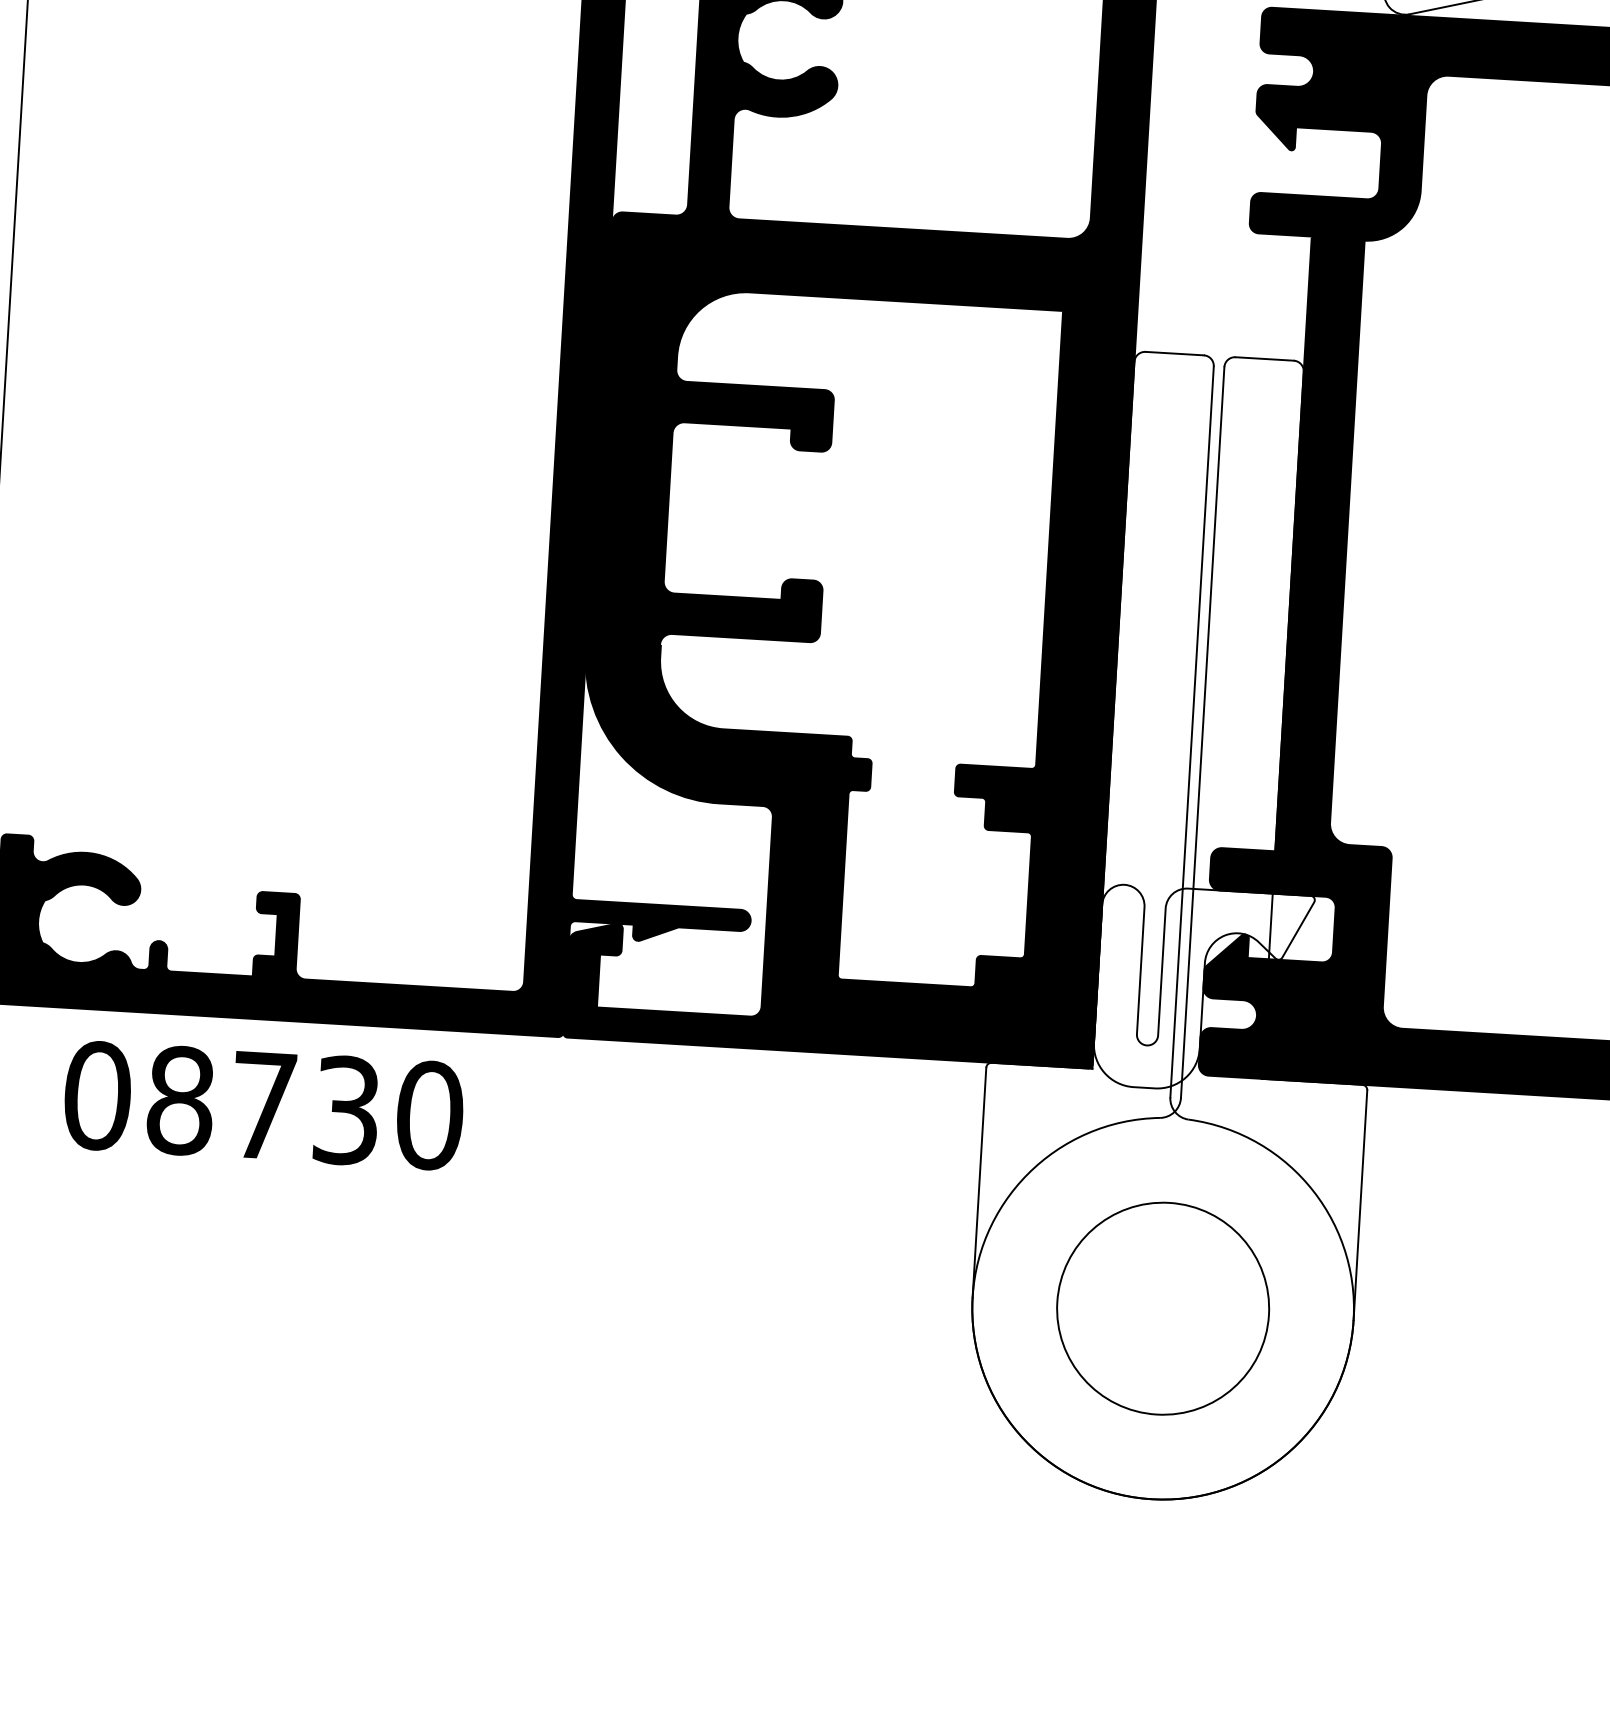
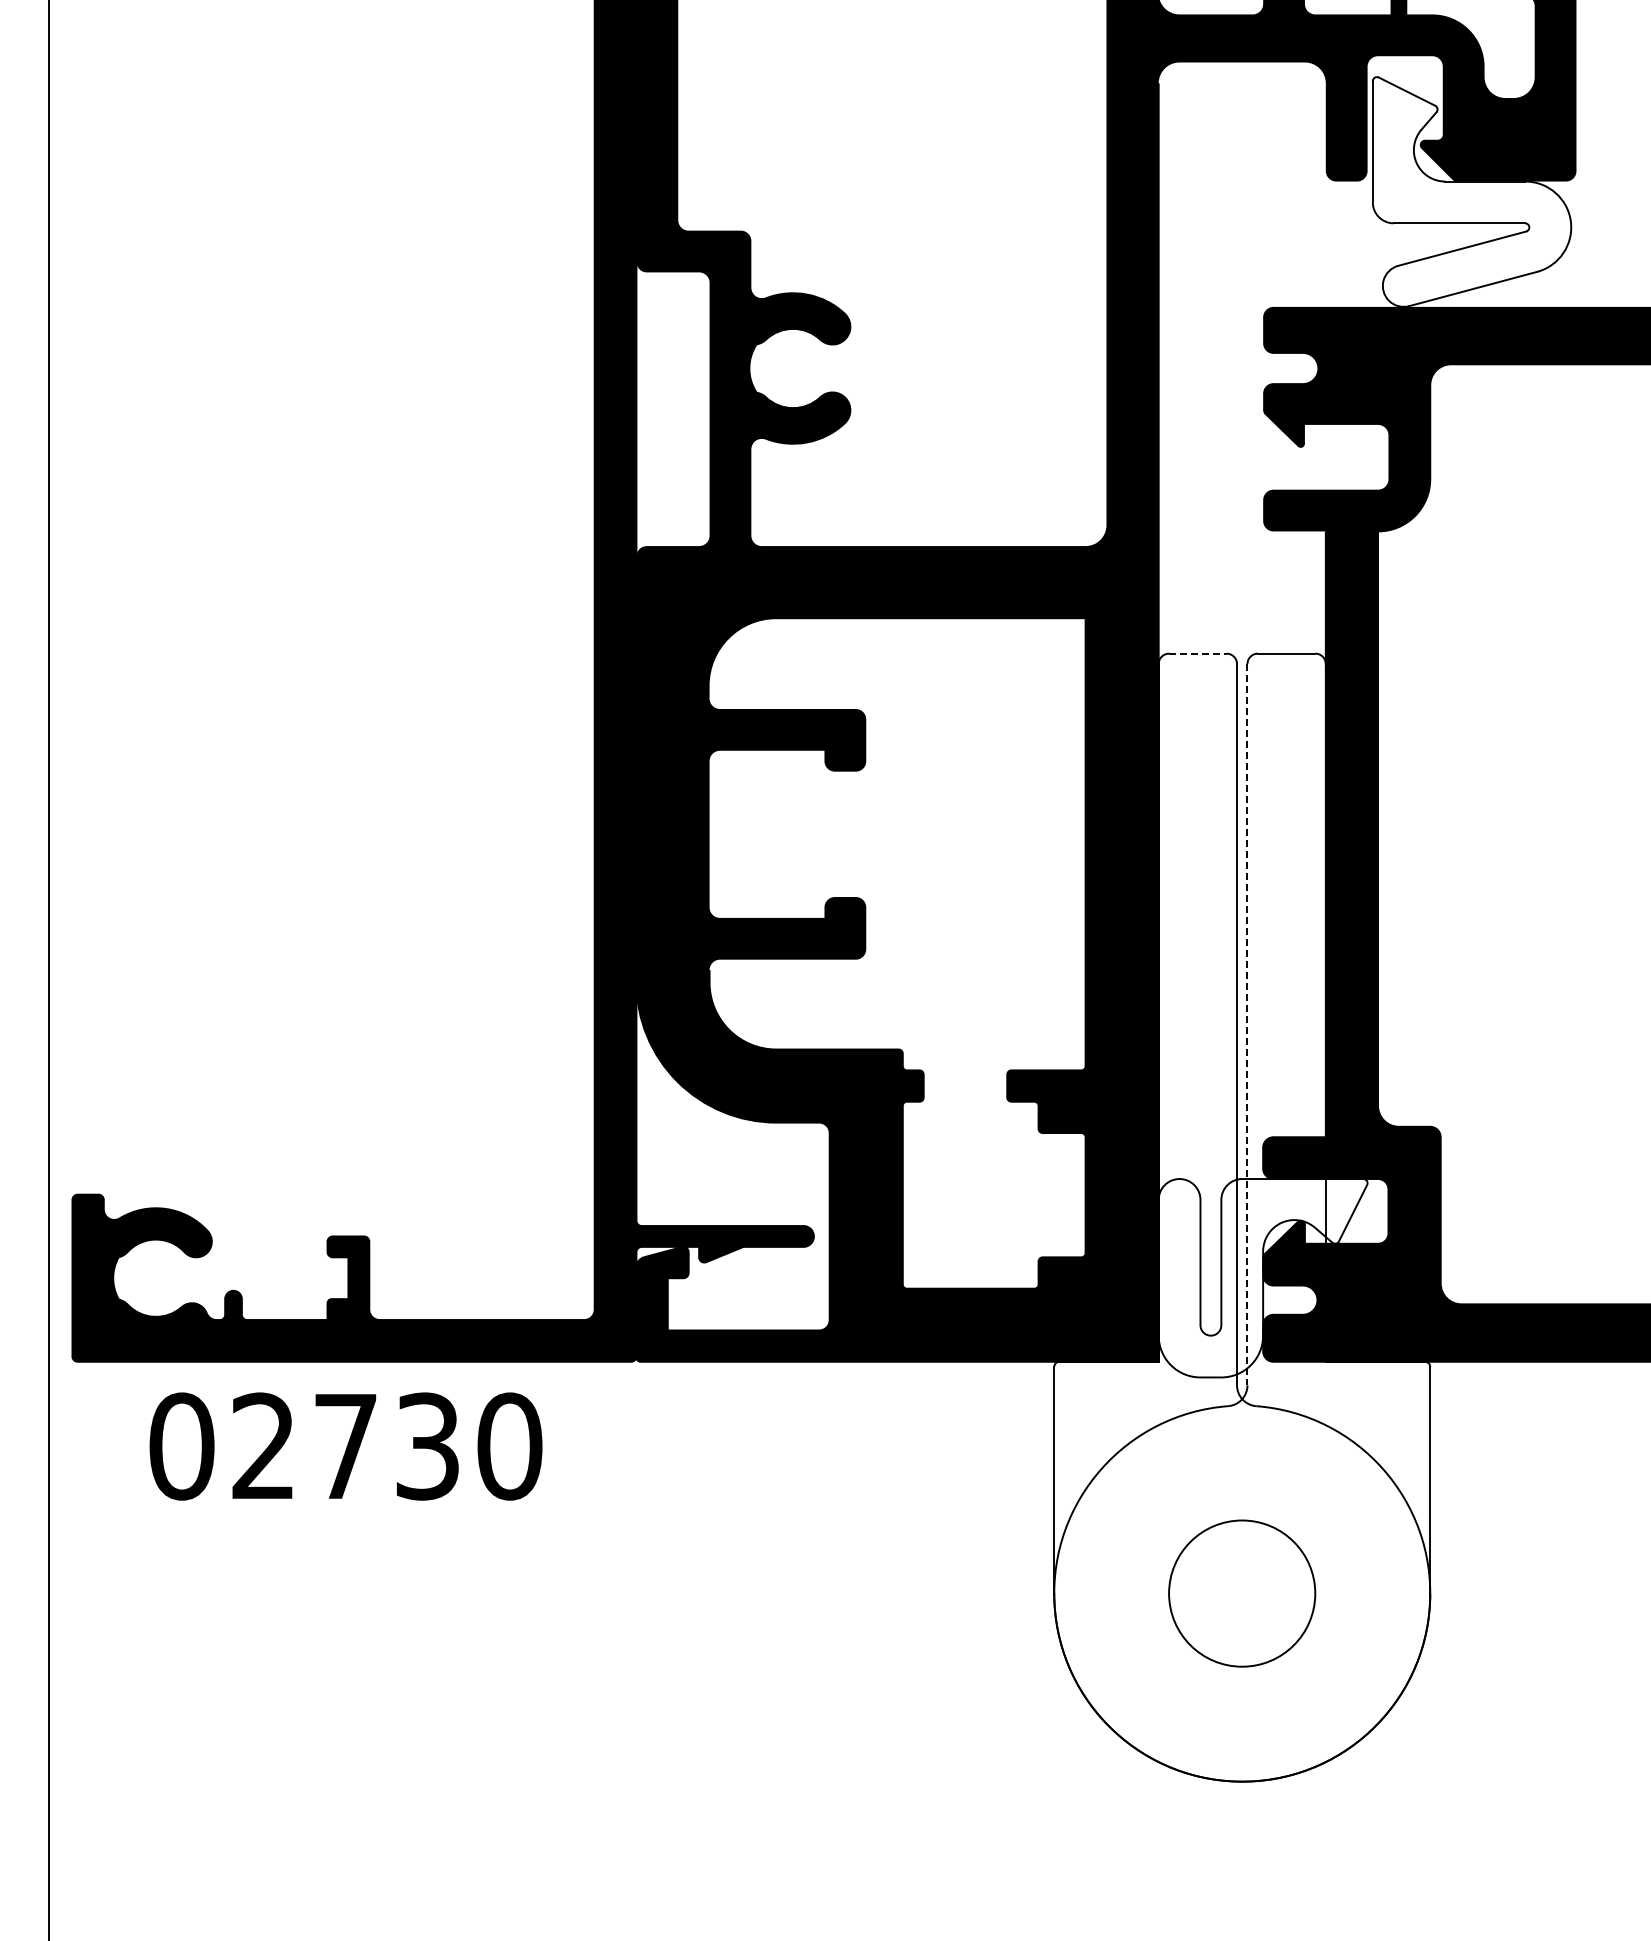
line: (1174, 353) -> (1197, 653), solid -> dashed
line: (1202, 732) -> (1247, 1024), solid -> dashed
text: (180, 1100) -> (263, 1446), 08730 -> 02730
circle: (1162, 1308) -> (1241, 1593), size x0.7

